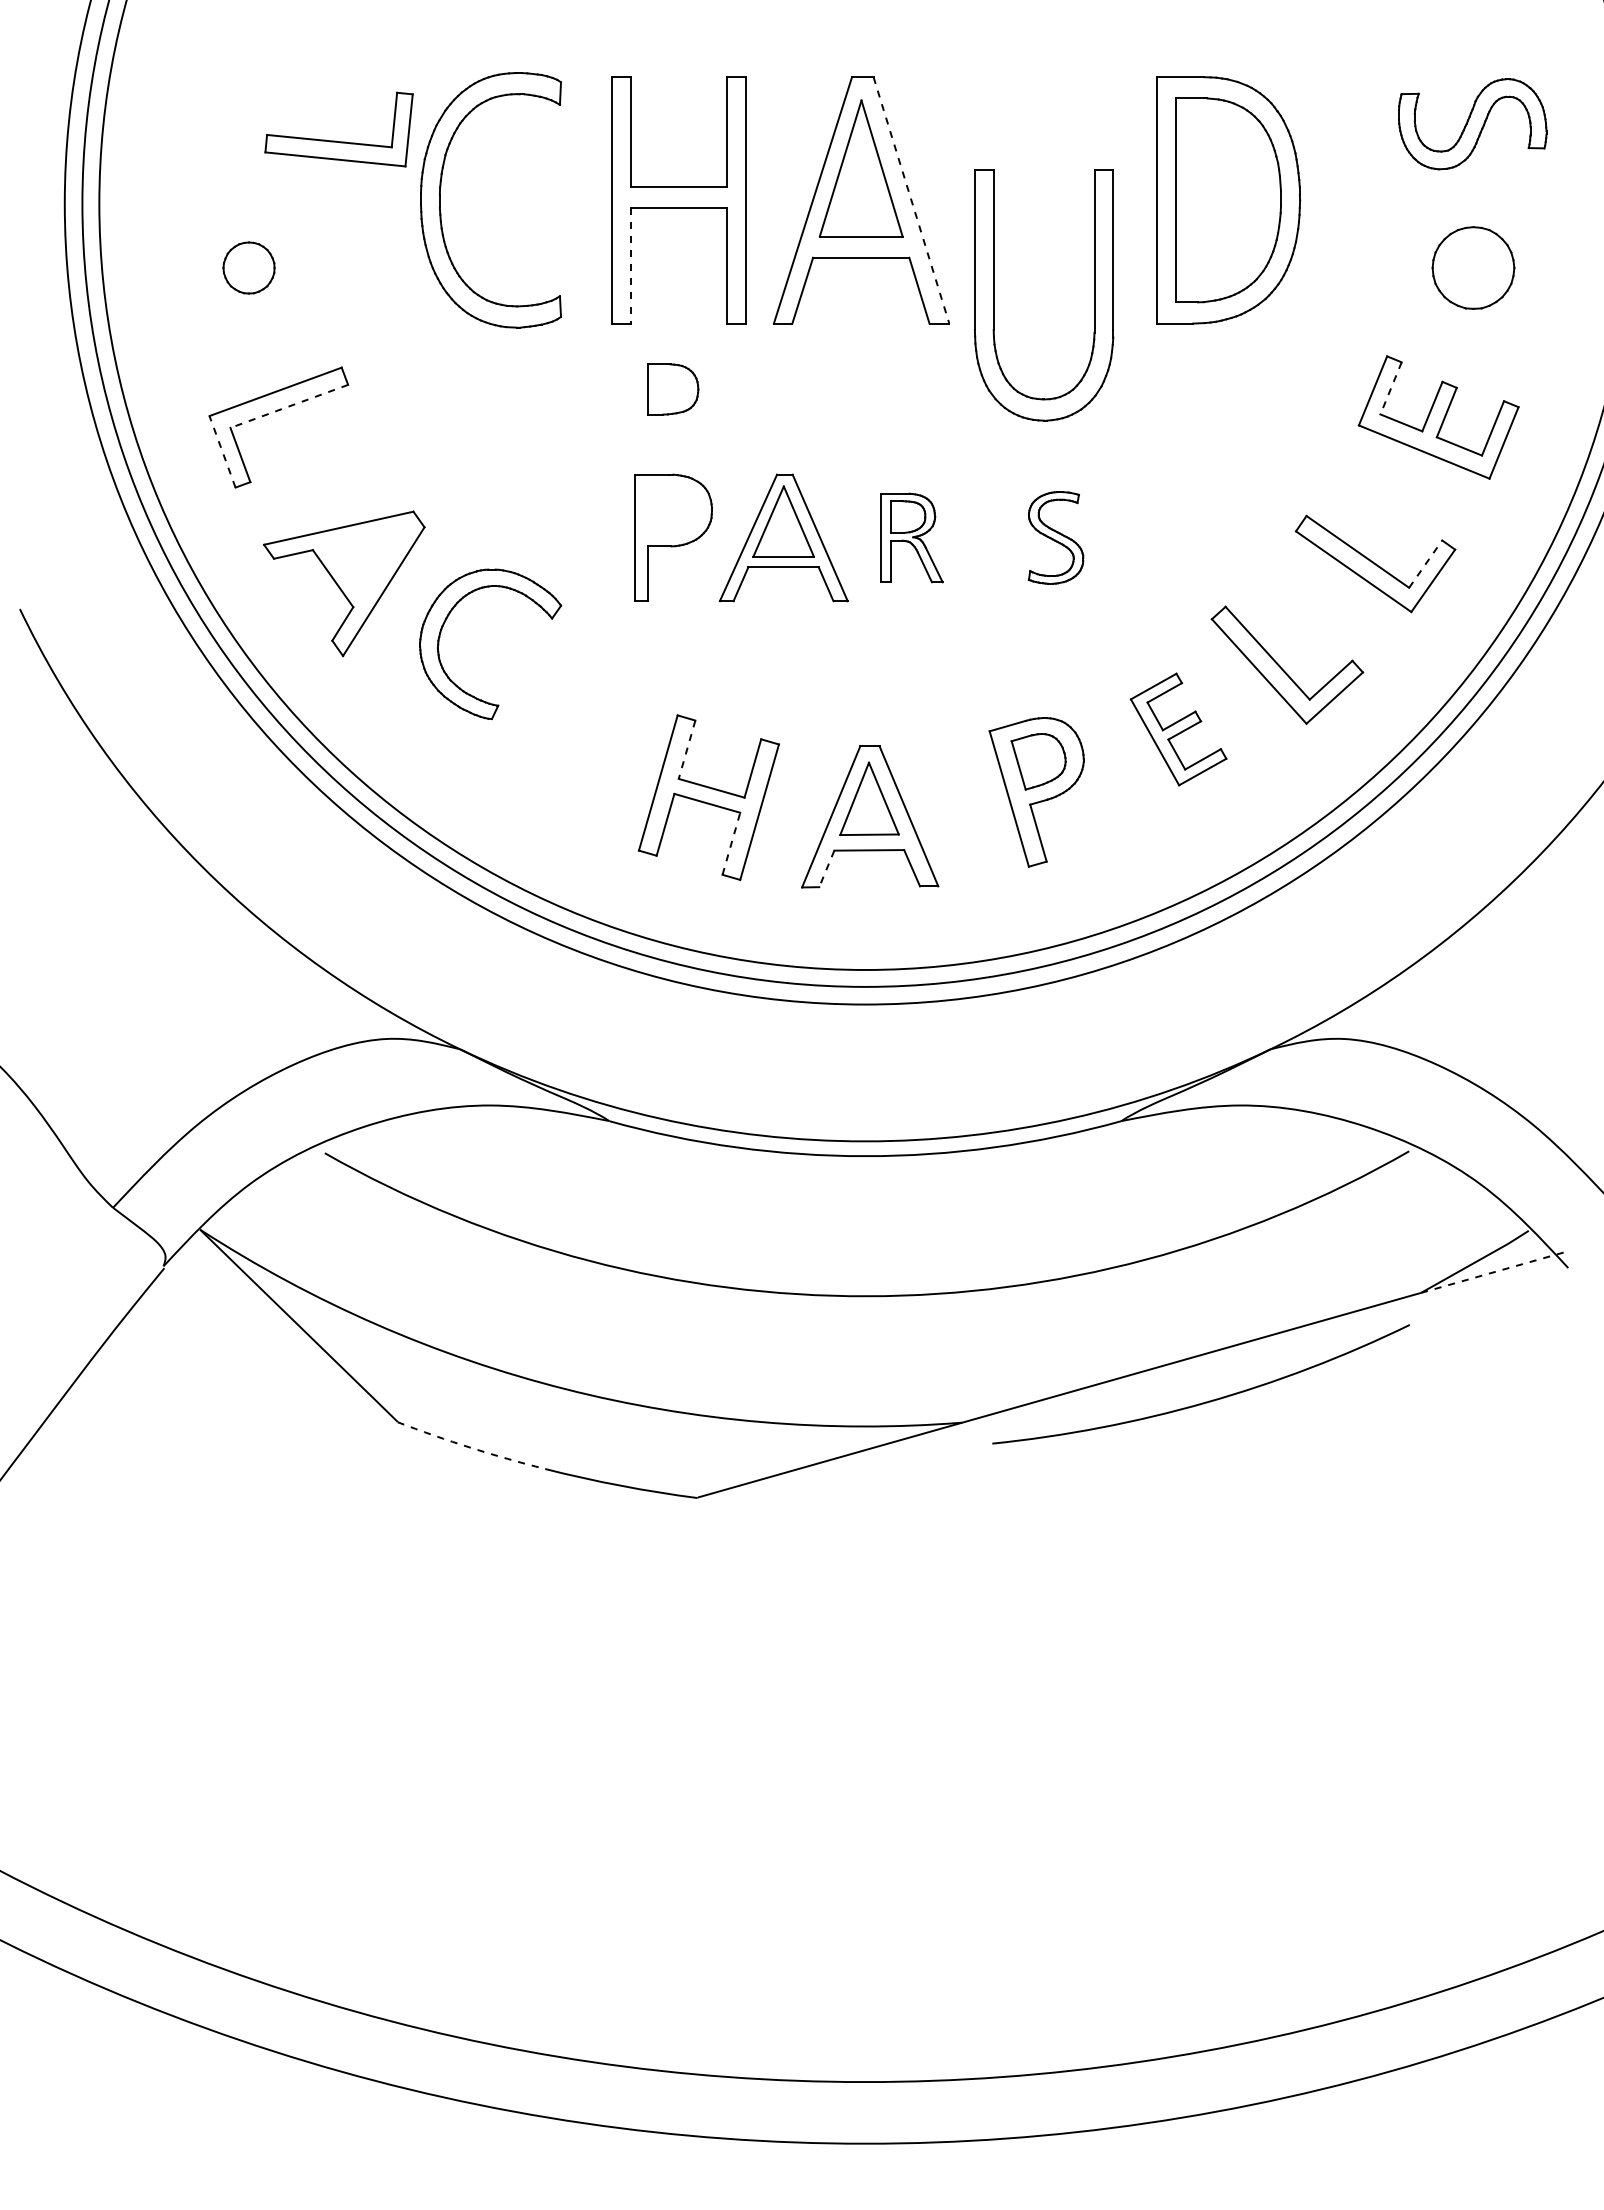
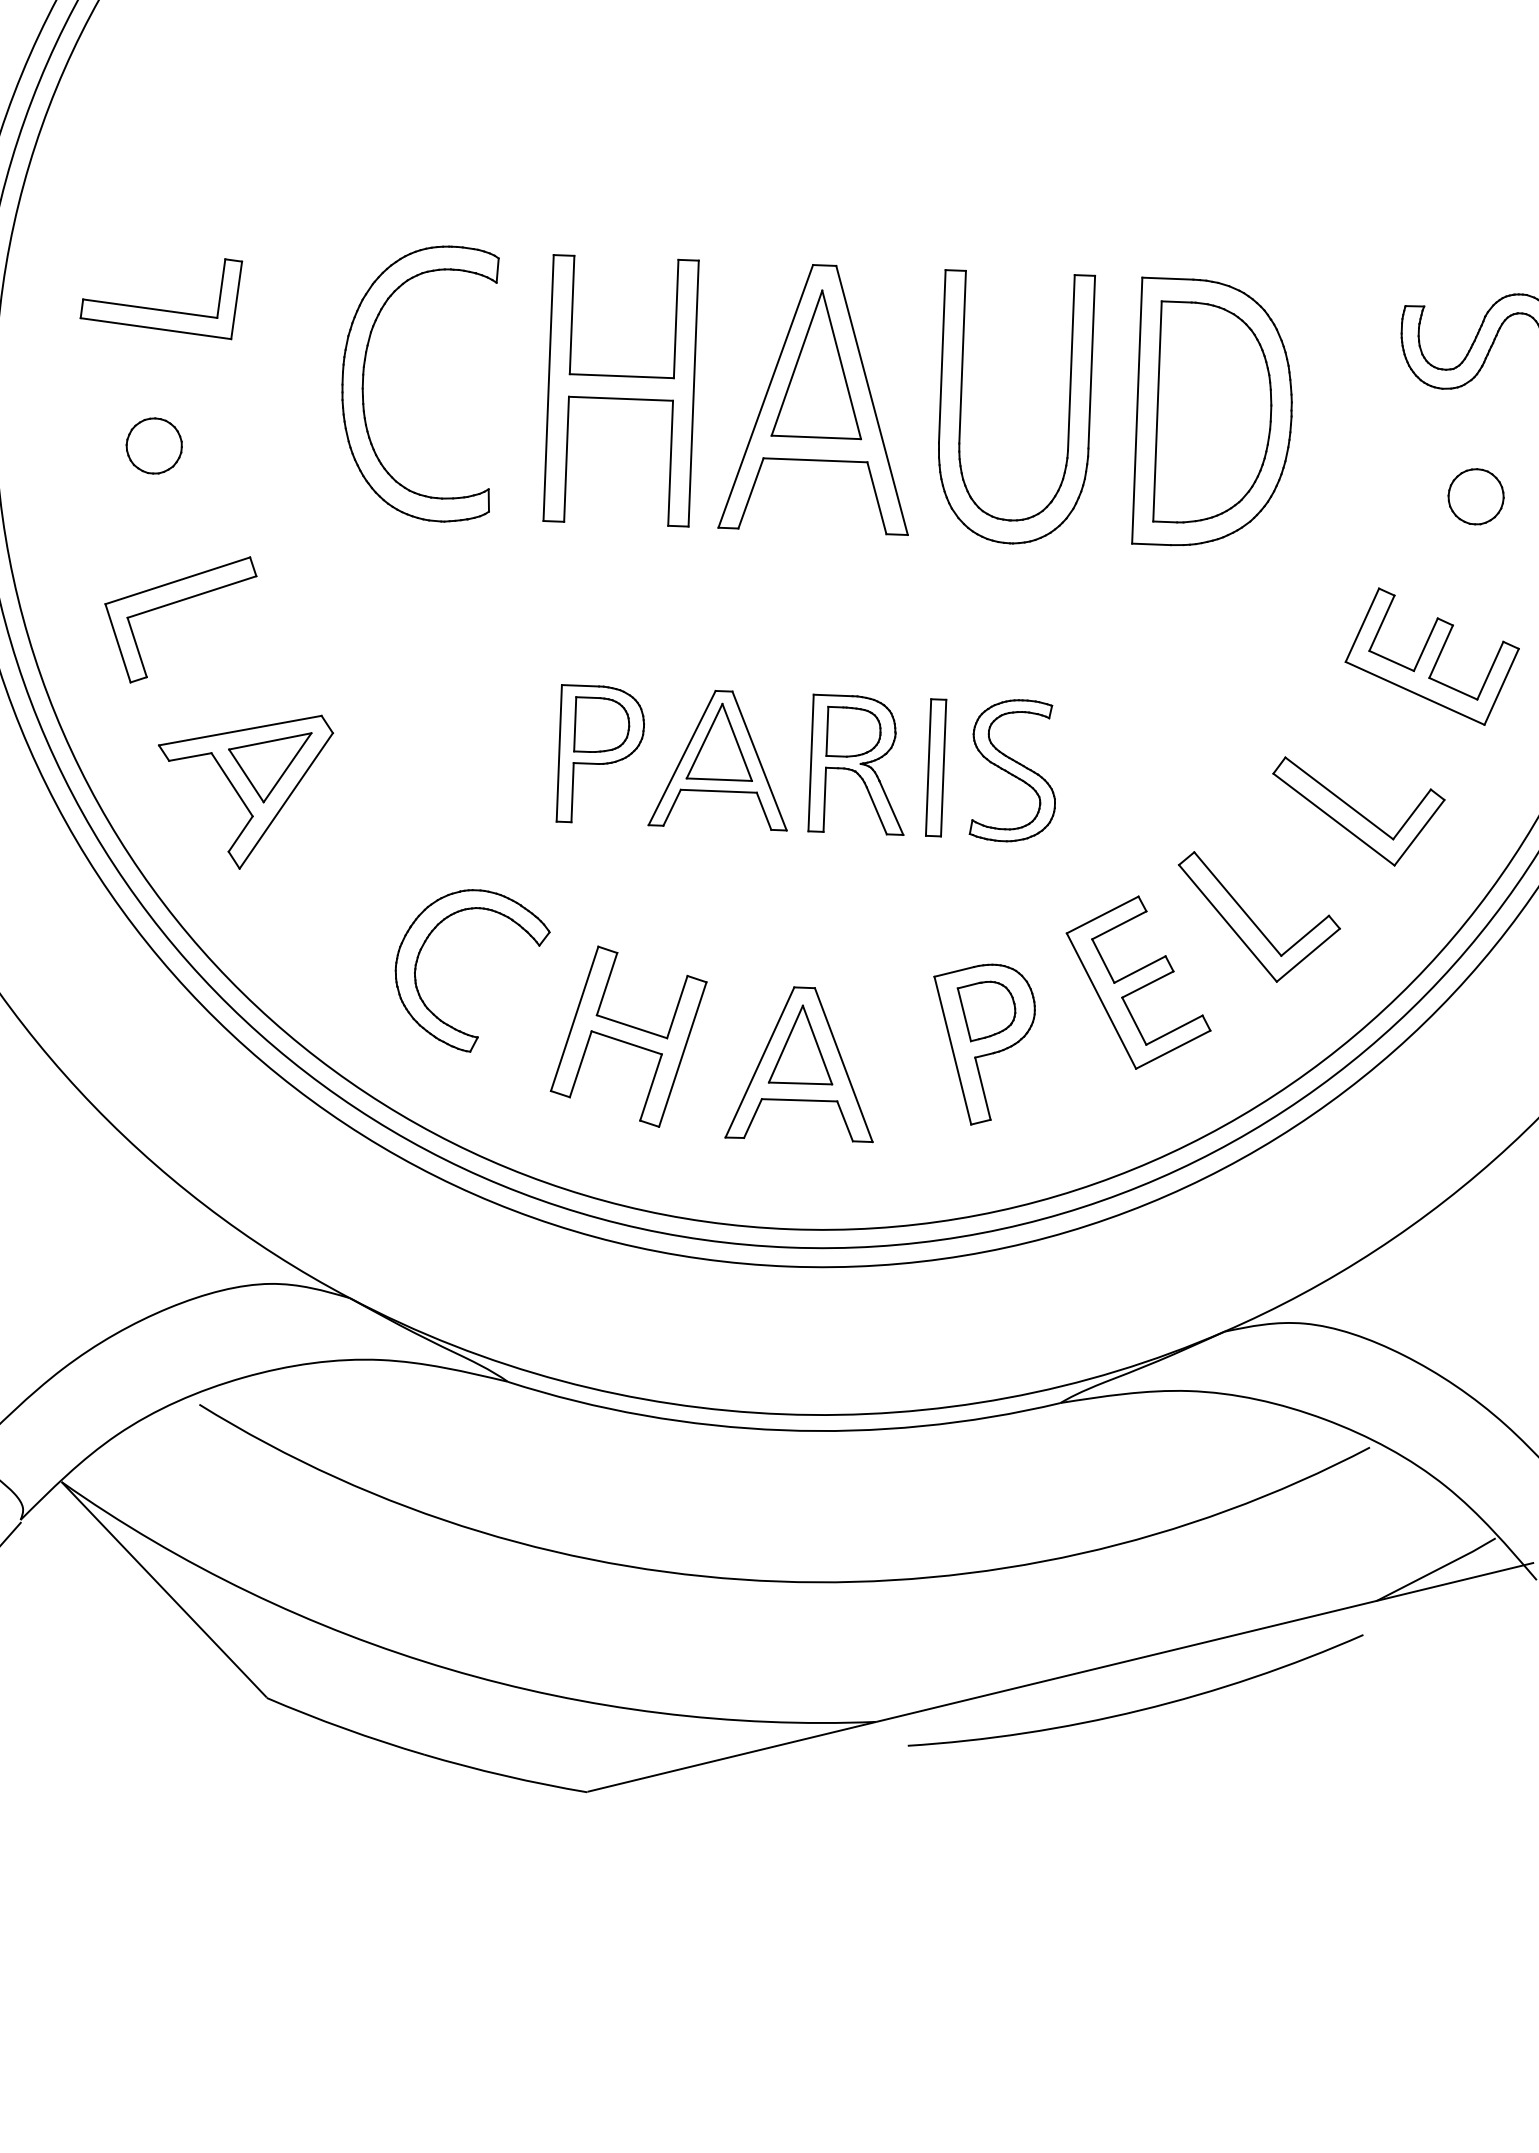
part: (336, 140) -> (157, 308), moved
line: (911, 200) -> (872, 400), dashed -> solid
line: (630, 265) -> (566, 459), dashed -> solid
part: (1473, 267) -> (1475, 496), size x0.62
part: (994, 295) -> (961, 406), moved
line: (1390, 388) -> (1381, 623), dashed -> solid
part: (673, 389) -> (602, 725), moved
line: (289, 406) -> (192, 597), dashed -> solid
line: (222, 451) -> (118, 642), dashed -> solid
part: (911, 537) -> (858, 764), size x1.43
part: (983, 537) -> (935, 767), added
part: (1055, 537) -> (1013, 770), size x1.43
part: (366, 560) -> (268, 766), added
line: (1425, 564) -> (1411, 814), dashed -> solid
part: (443, 627) -> (421, 950), moved
part: (1178, 729) -> (1138, 982), size x1.43
line: (686, 750) -> (606, 984), dashed -> solid
line: (731, 843) -> (651, 1087), dashed -> solid
line: (826, 868) -> (752, 1118), dashed -> solid
line: (1493, 1272) -> (1455, 1581), dashed -> solid
arc: (470, 1447) -> (344, 1728), dashed -> solid

